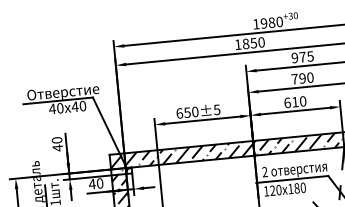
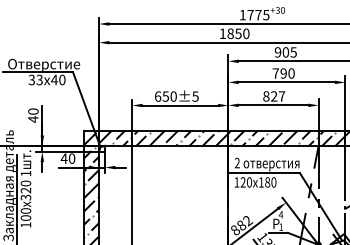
text: (271, 22) -> (258, 14), 1980 -> 1775
text: (302, 57) -> (285, 52), 975 -> 905
text: (295, 102) -> (274, 96), 610 -> 827
text: (56, 108) -> (35, 79), 40 -> 33

